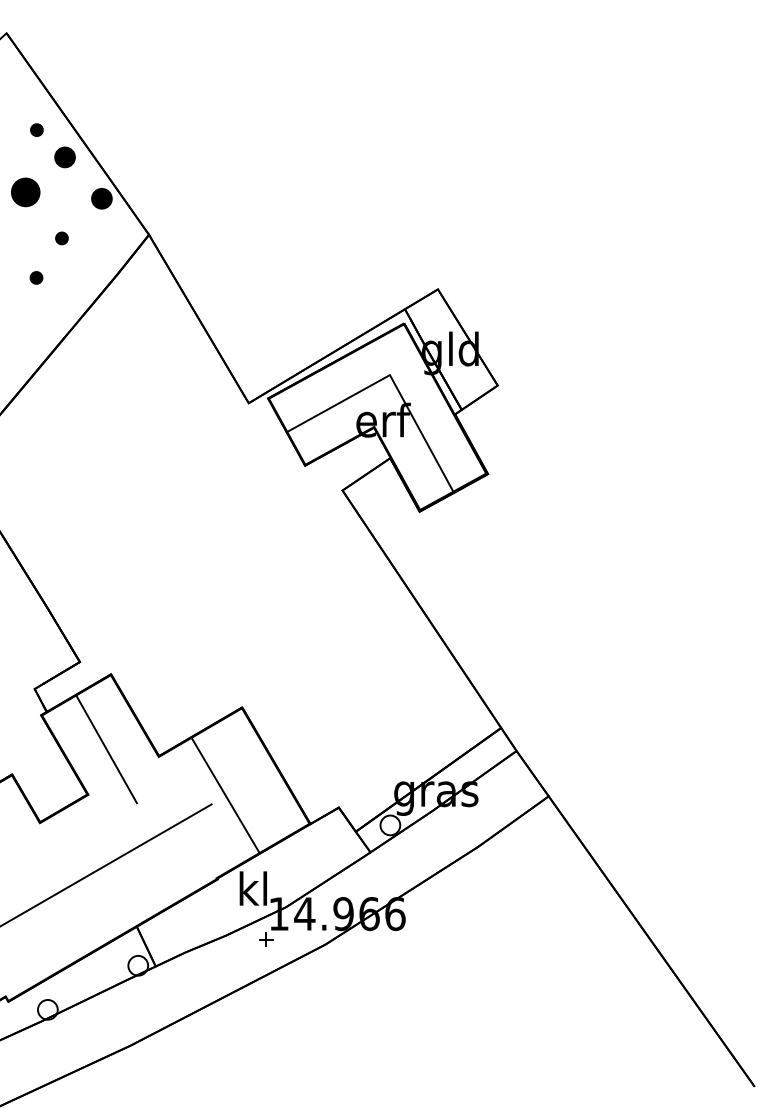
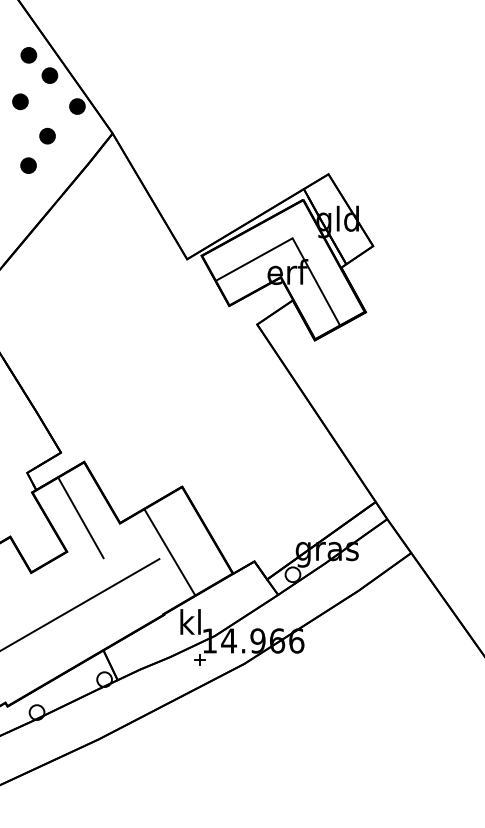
part: (36, 129) -> (28, 54), size x1.67
part: (25, 192) -> (20, 101), size x0.71
part: (61, 238) -> (47, 136), size x1.67
part: (36, 277) -> (28, 165), size x1.67

